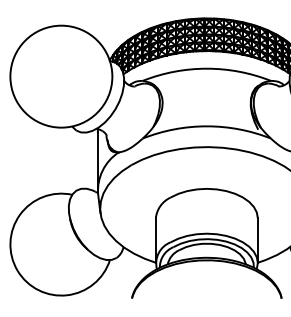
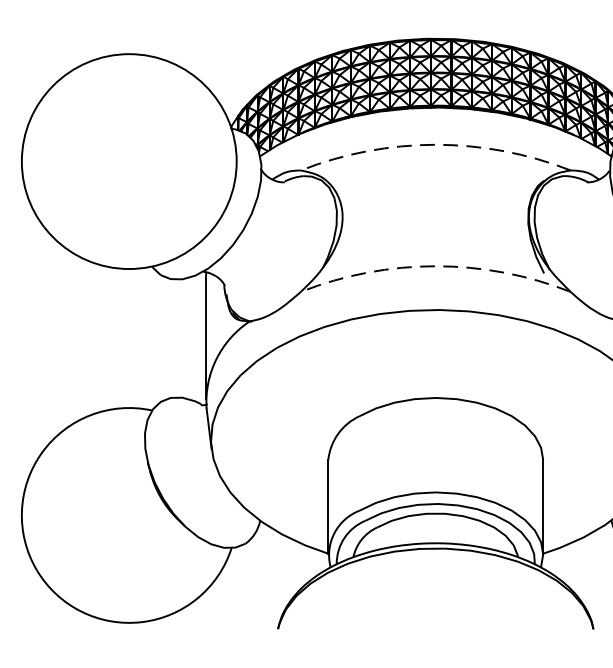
arc: (206, 68) -> (435, 144), solid -> dashed
arc: (206, 126) -> (435, 266), solid -> dashed

